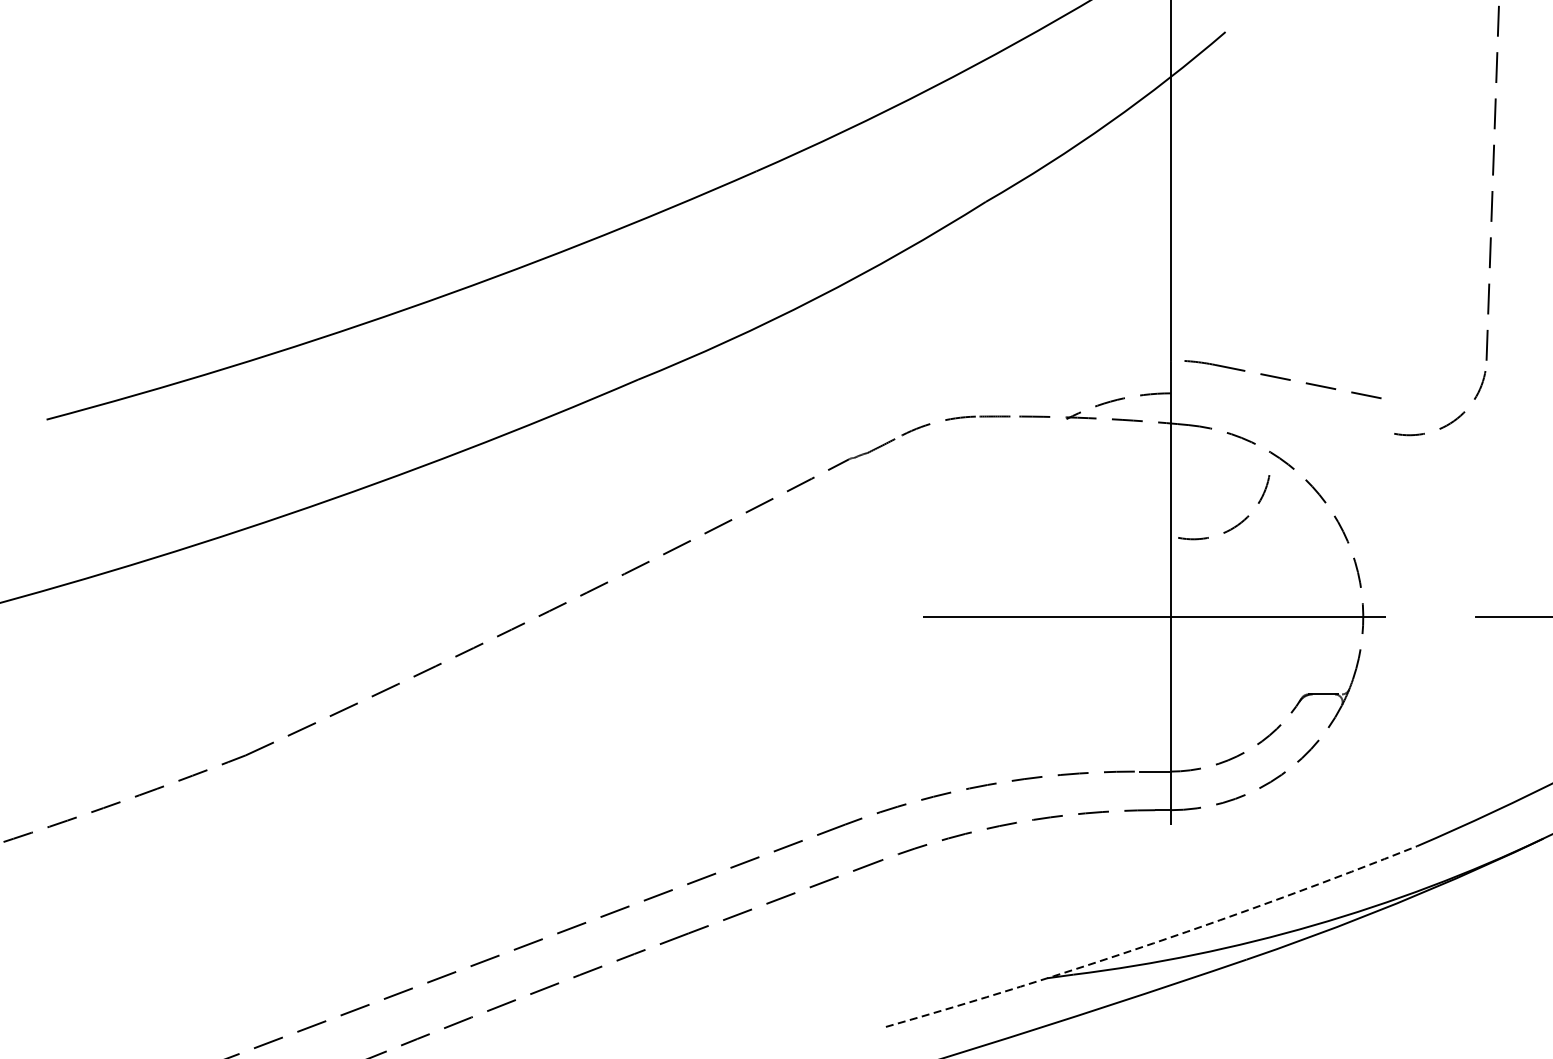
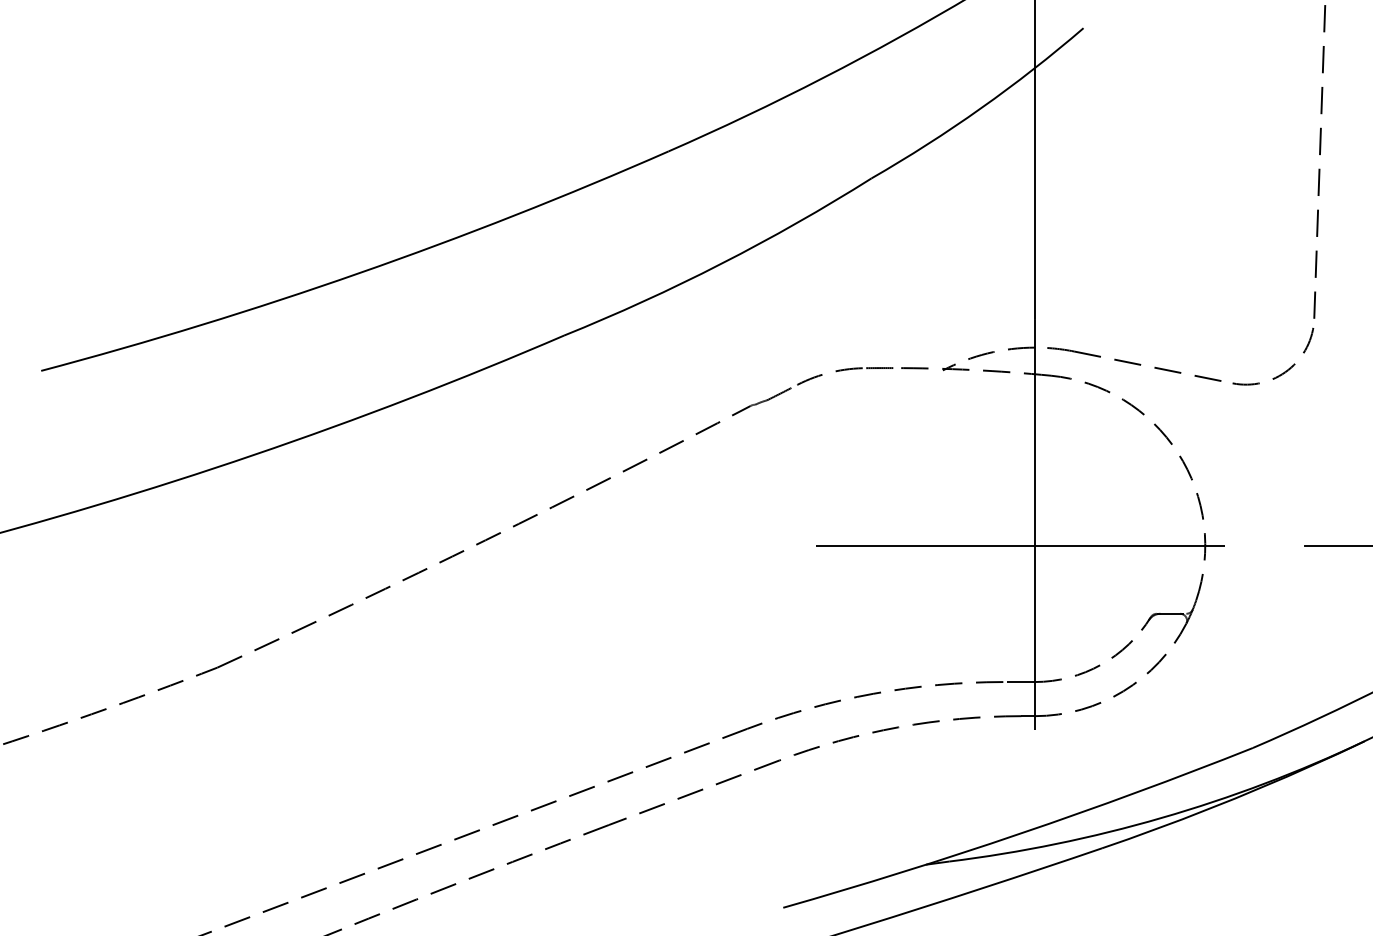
part: (1283, 379) -> (1134, 364), moved
arc: (1237, 523) -> (1094, 462), removed
arc: (1154, 942) -> (1020, 833), dashed -> solid

